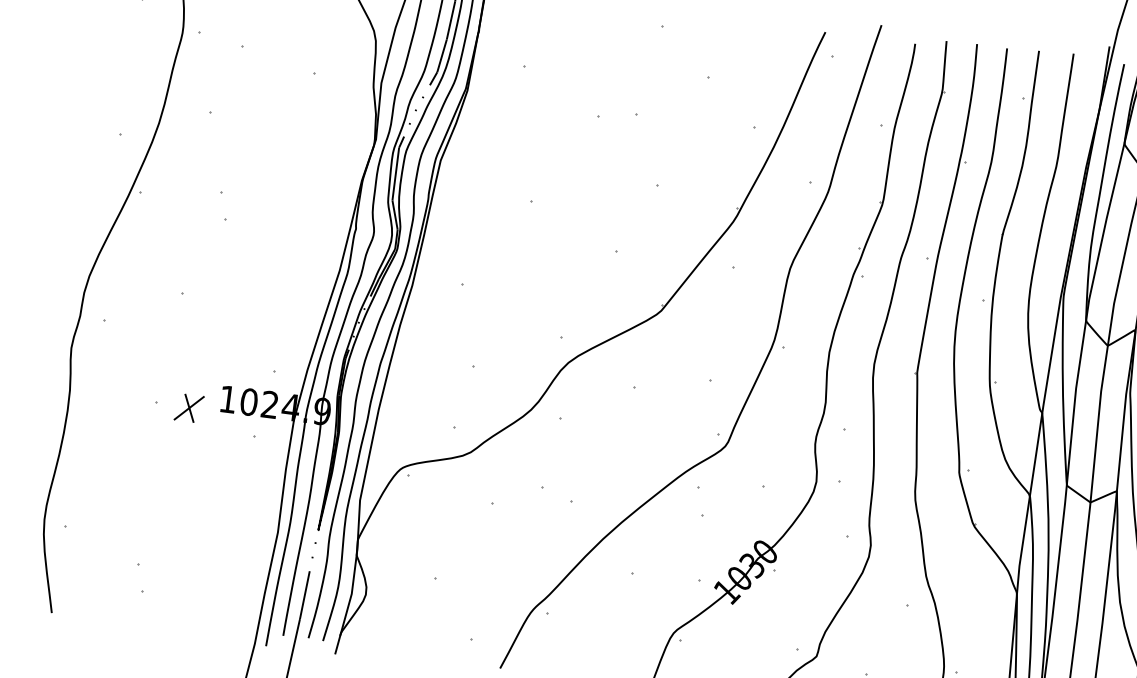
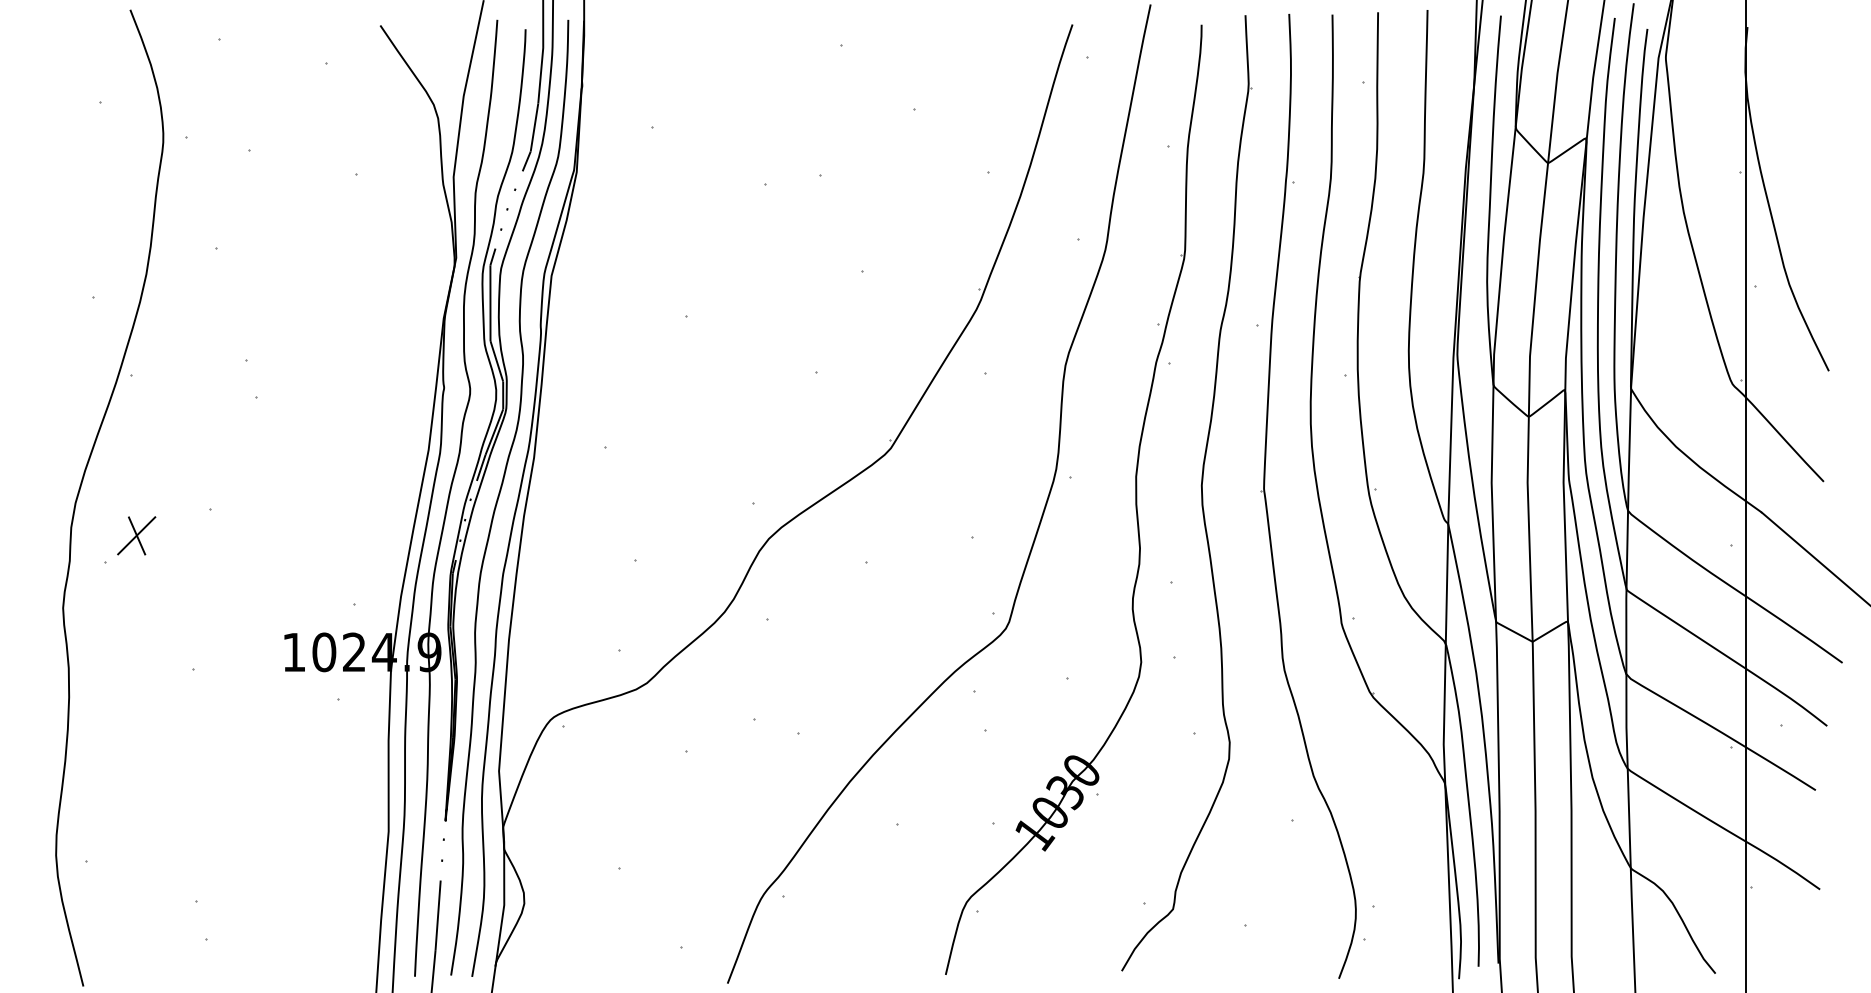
part: (189, 407) -> (136, 535), moved

